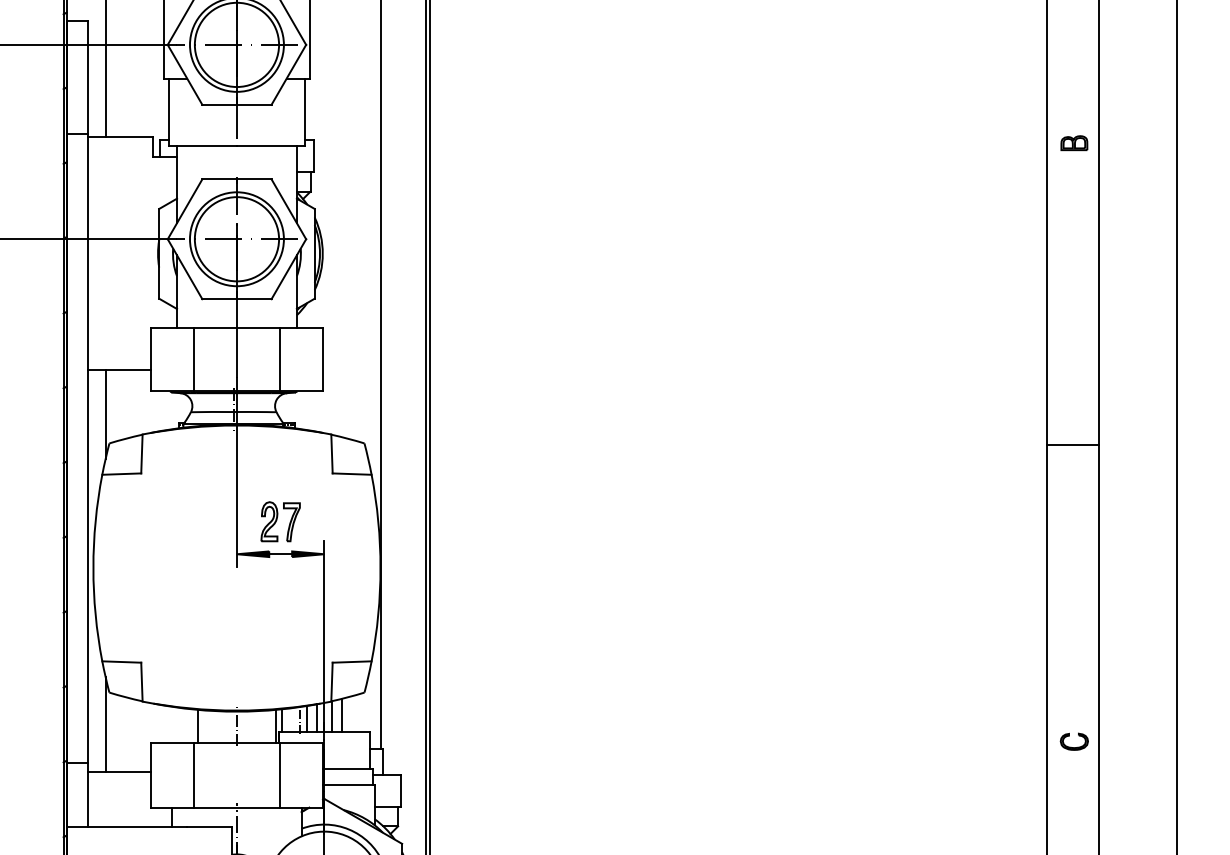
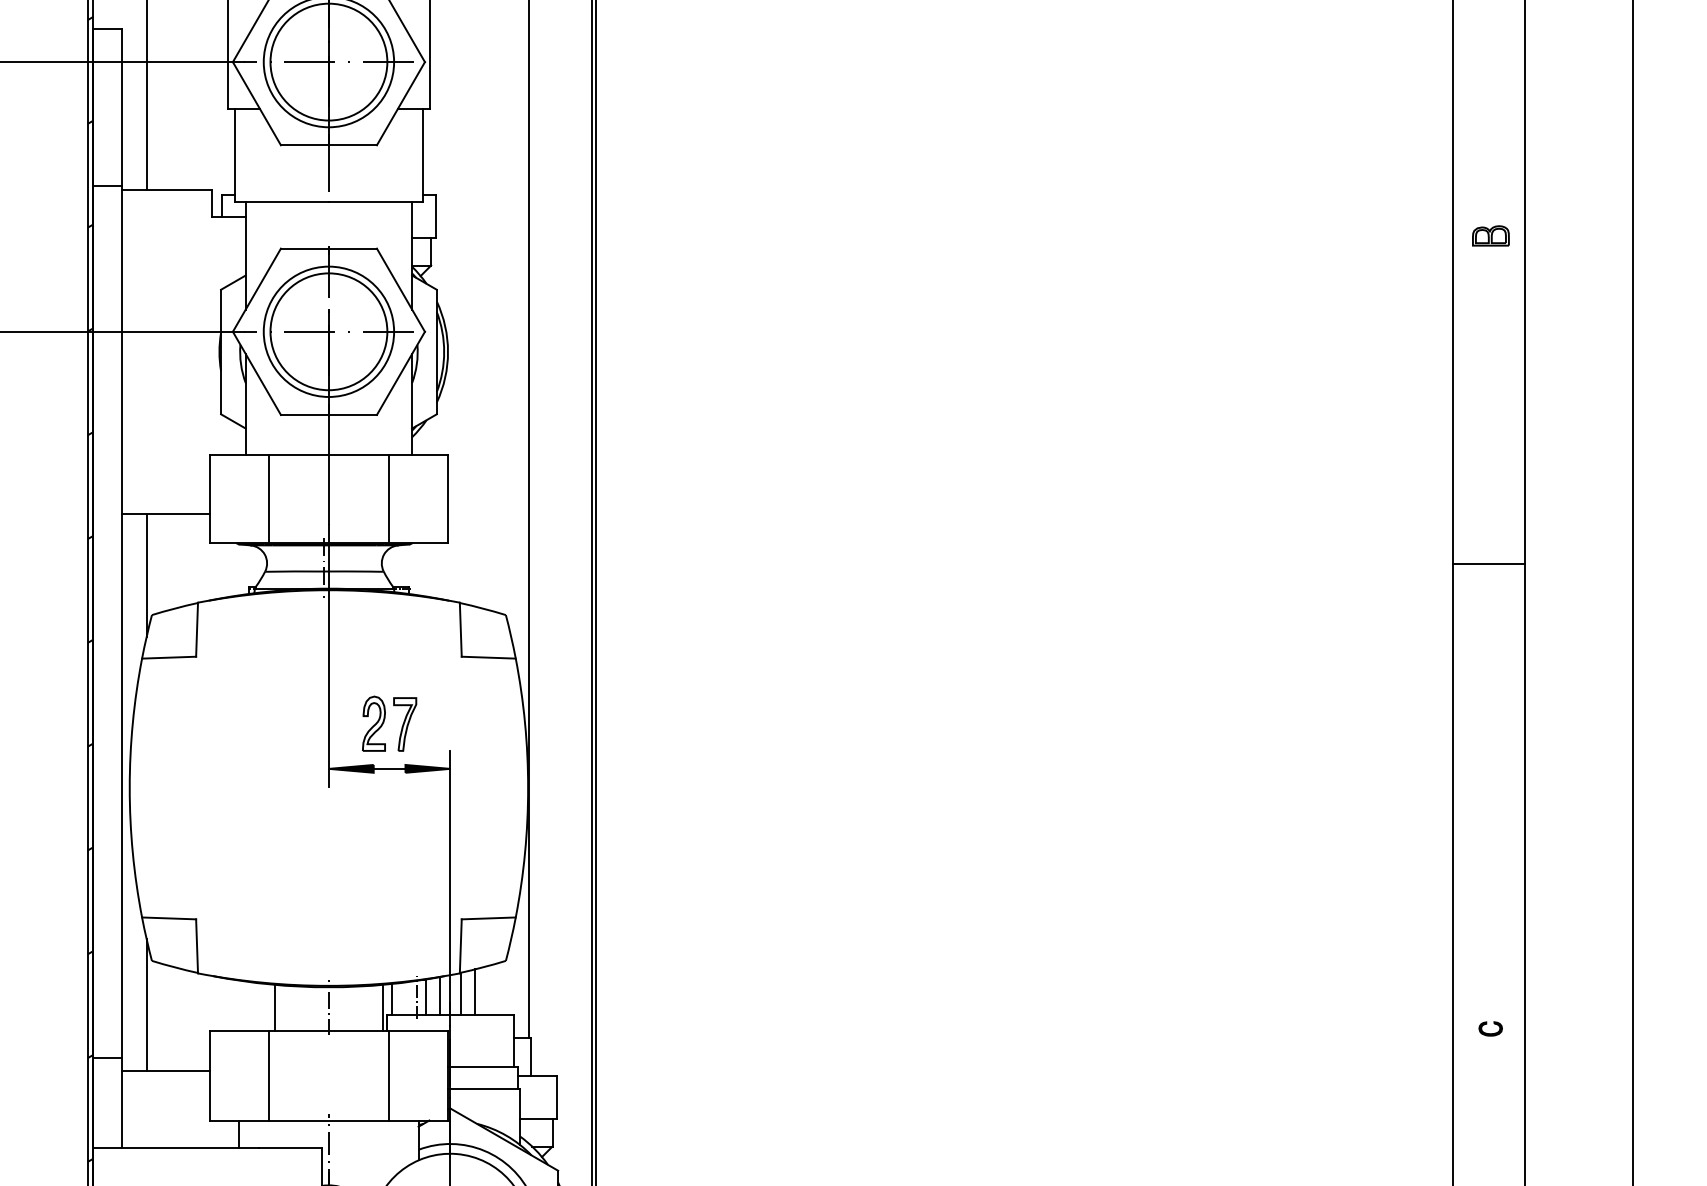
part: (1074, 143) -> (1491, 236), moved
line: (1073, 444) -> (1489, 563), moved
part: (1073, 741) -> (1489, 1028), size x0.6

